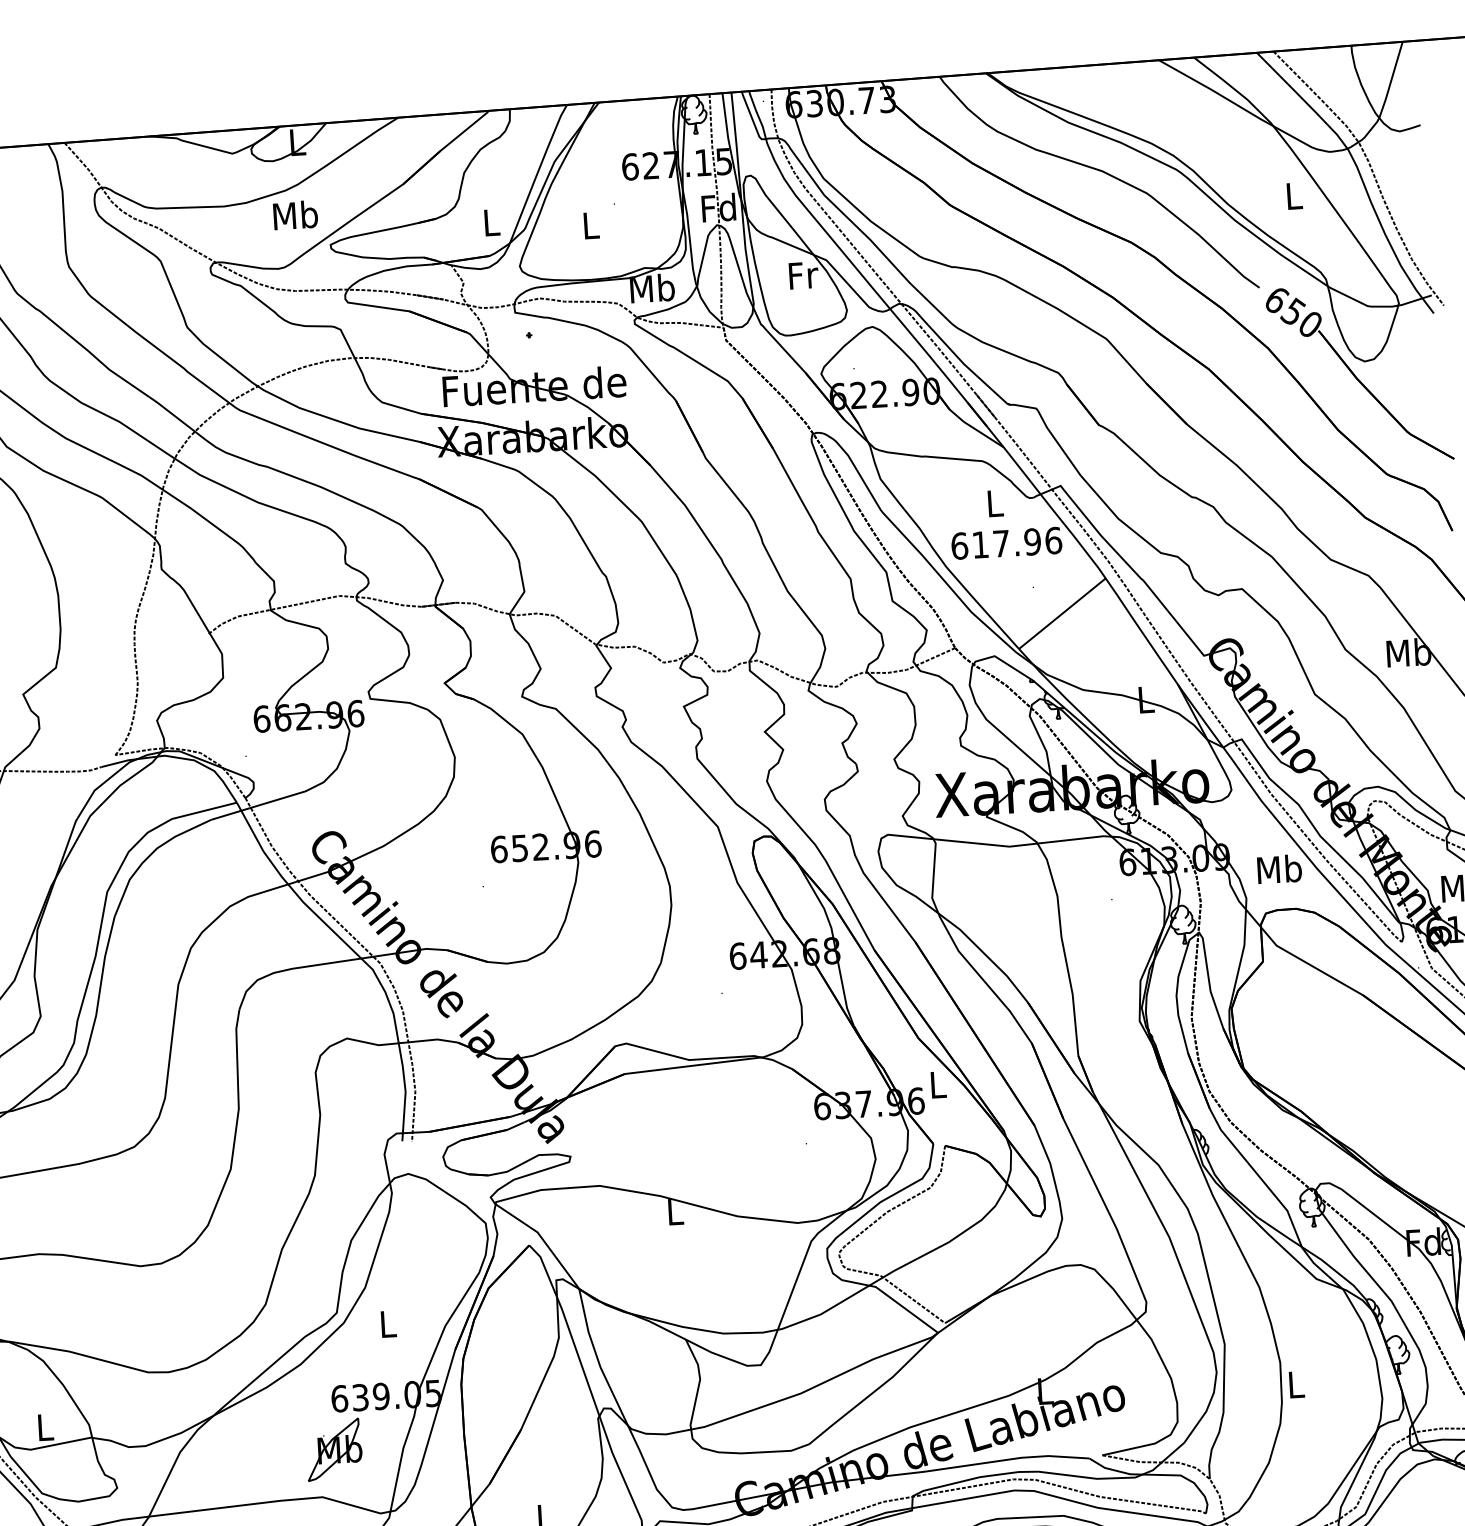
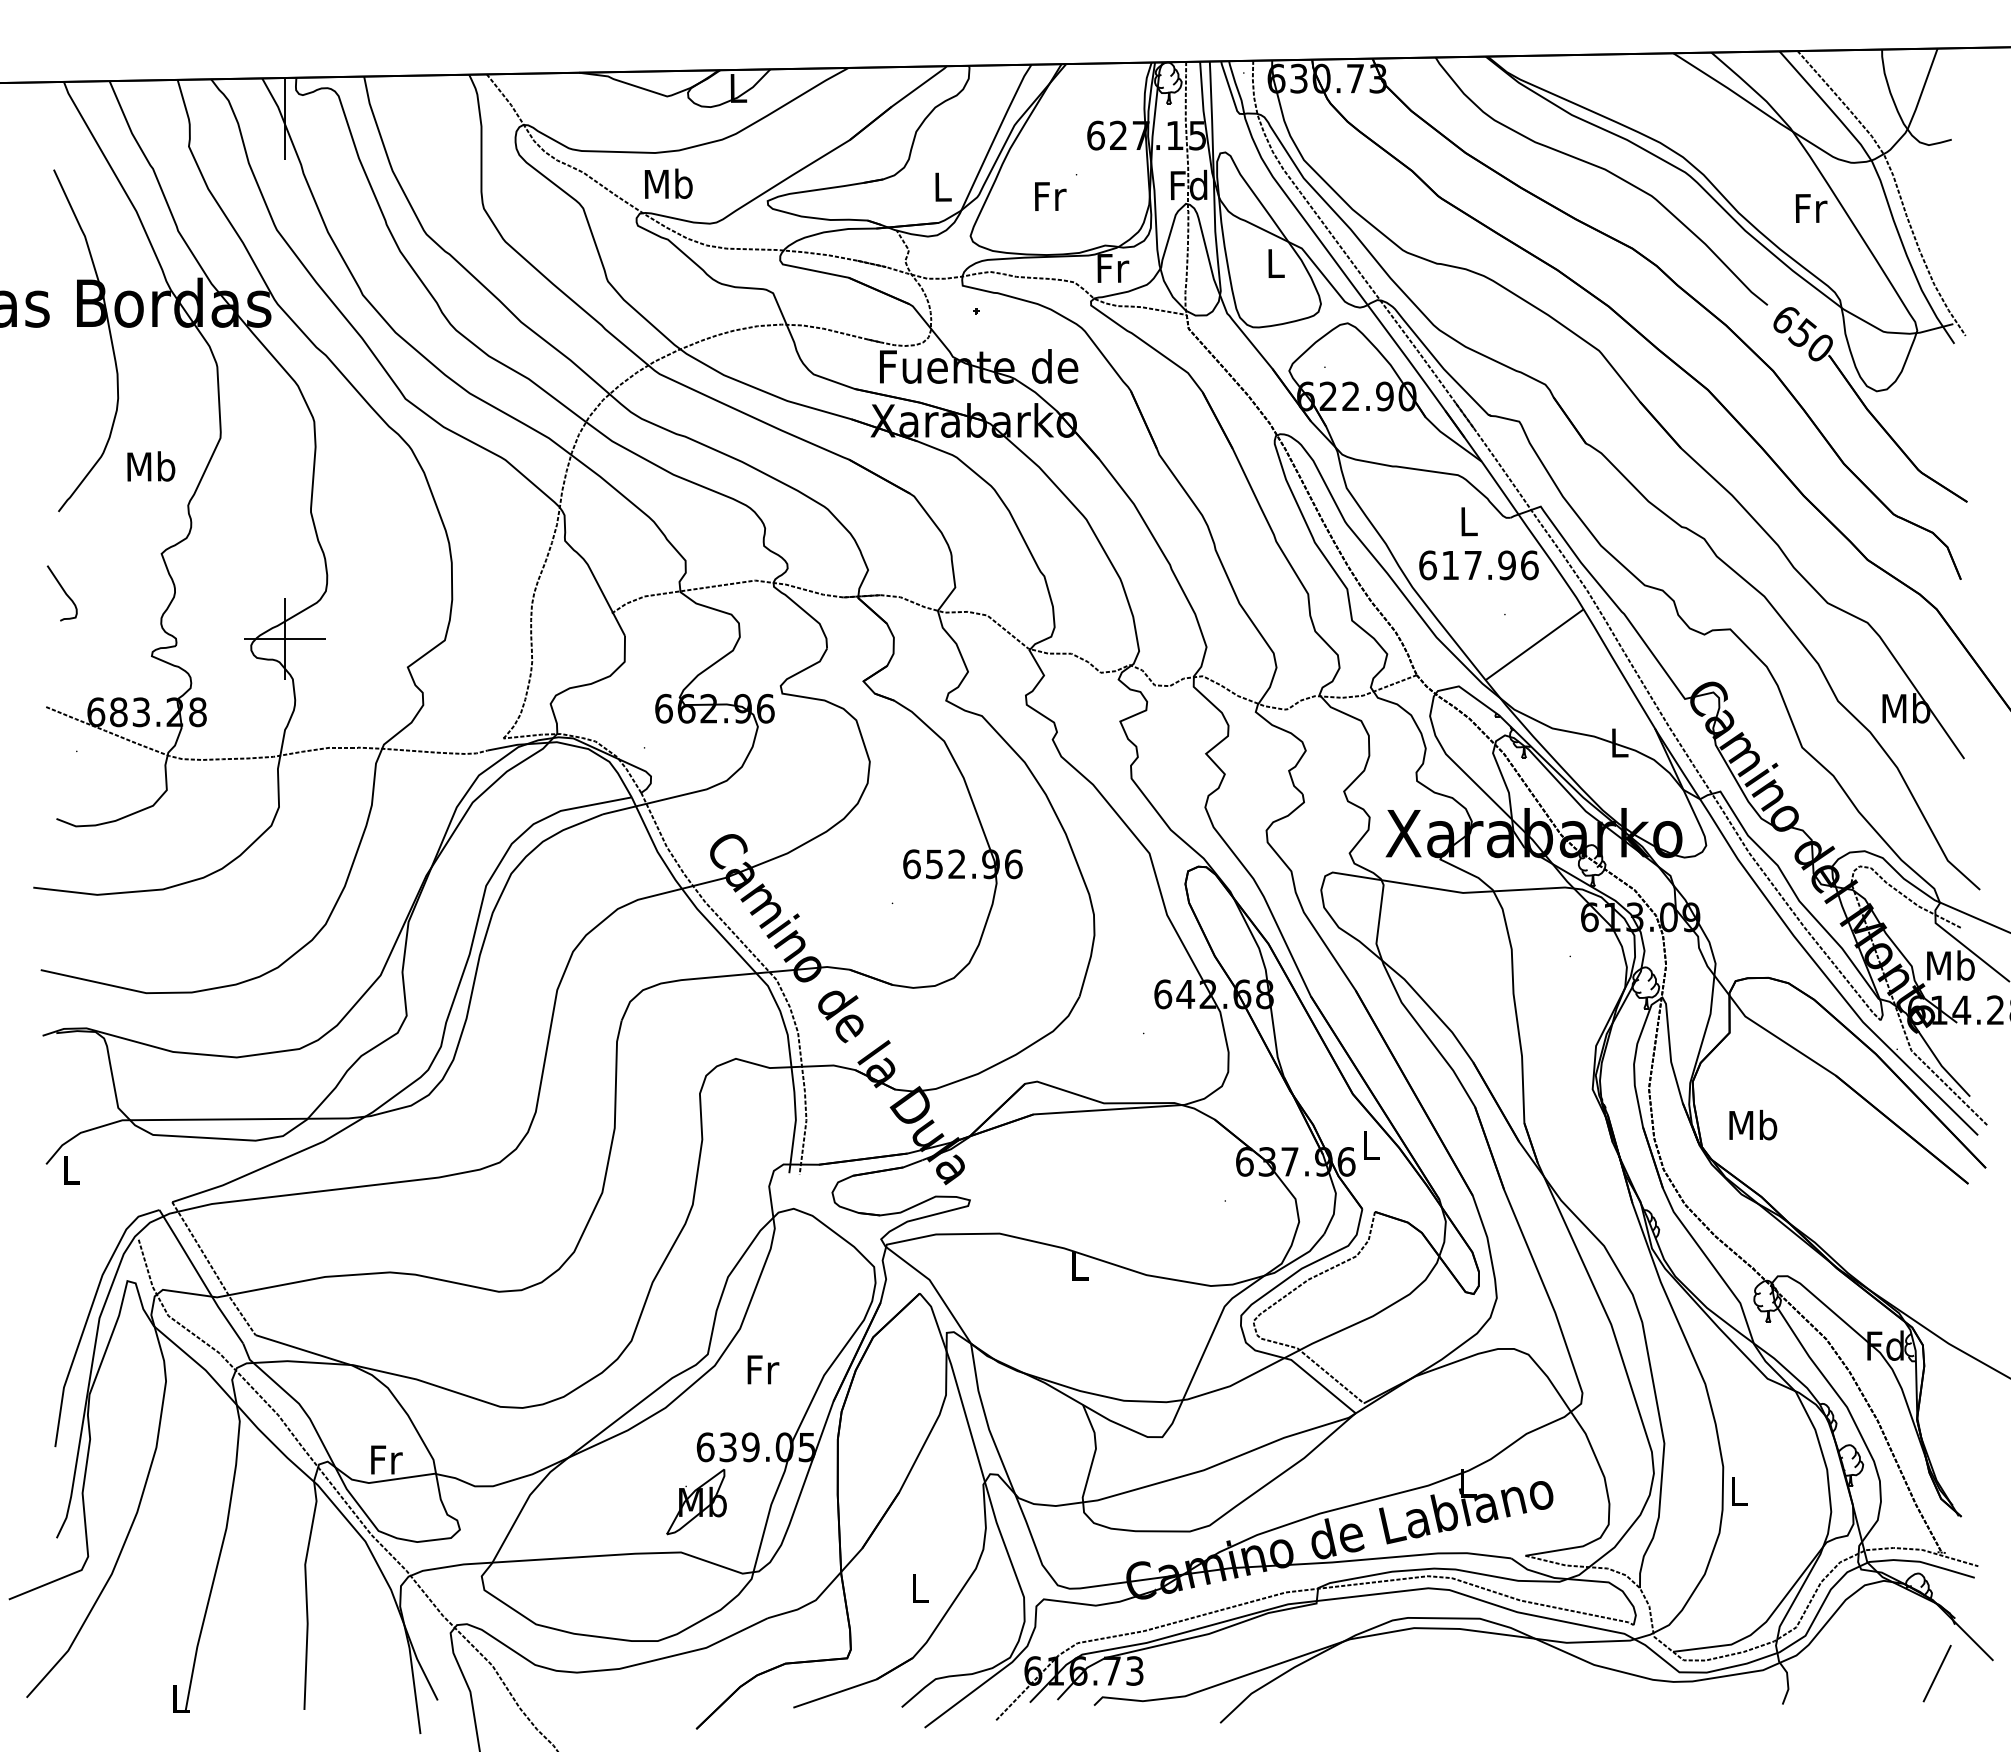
text: (1294, 196) -> (1811, 208), L -> Fr
text: (295, 214) -> (668, 183), moved
text: (591, 225) -> (1050, 196), L -> Fr
text: (803, 275) -> (1276, 263), Fr -> L
text: (652, 287) -> (1112, 267), Mb -> Fr
text: (1279, 868) -> (1753, 1124), moved
text: (388, 1323) -> (763, 1369), L -> Fr
text: (45, 1427) -> (386, 1459), L -> Fr

